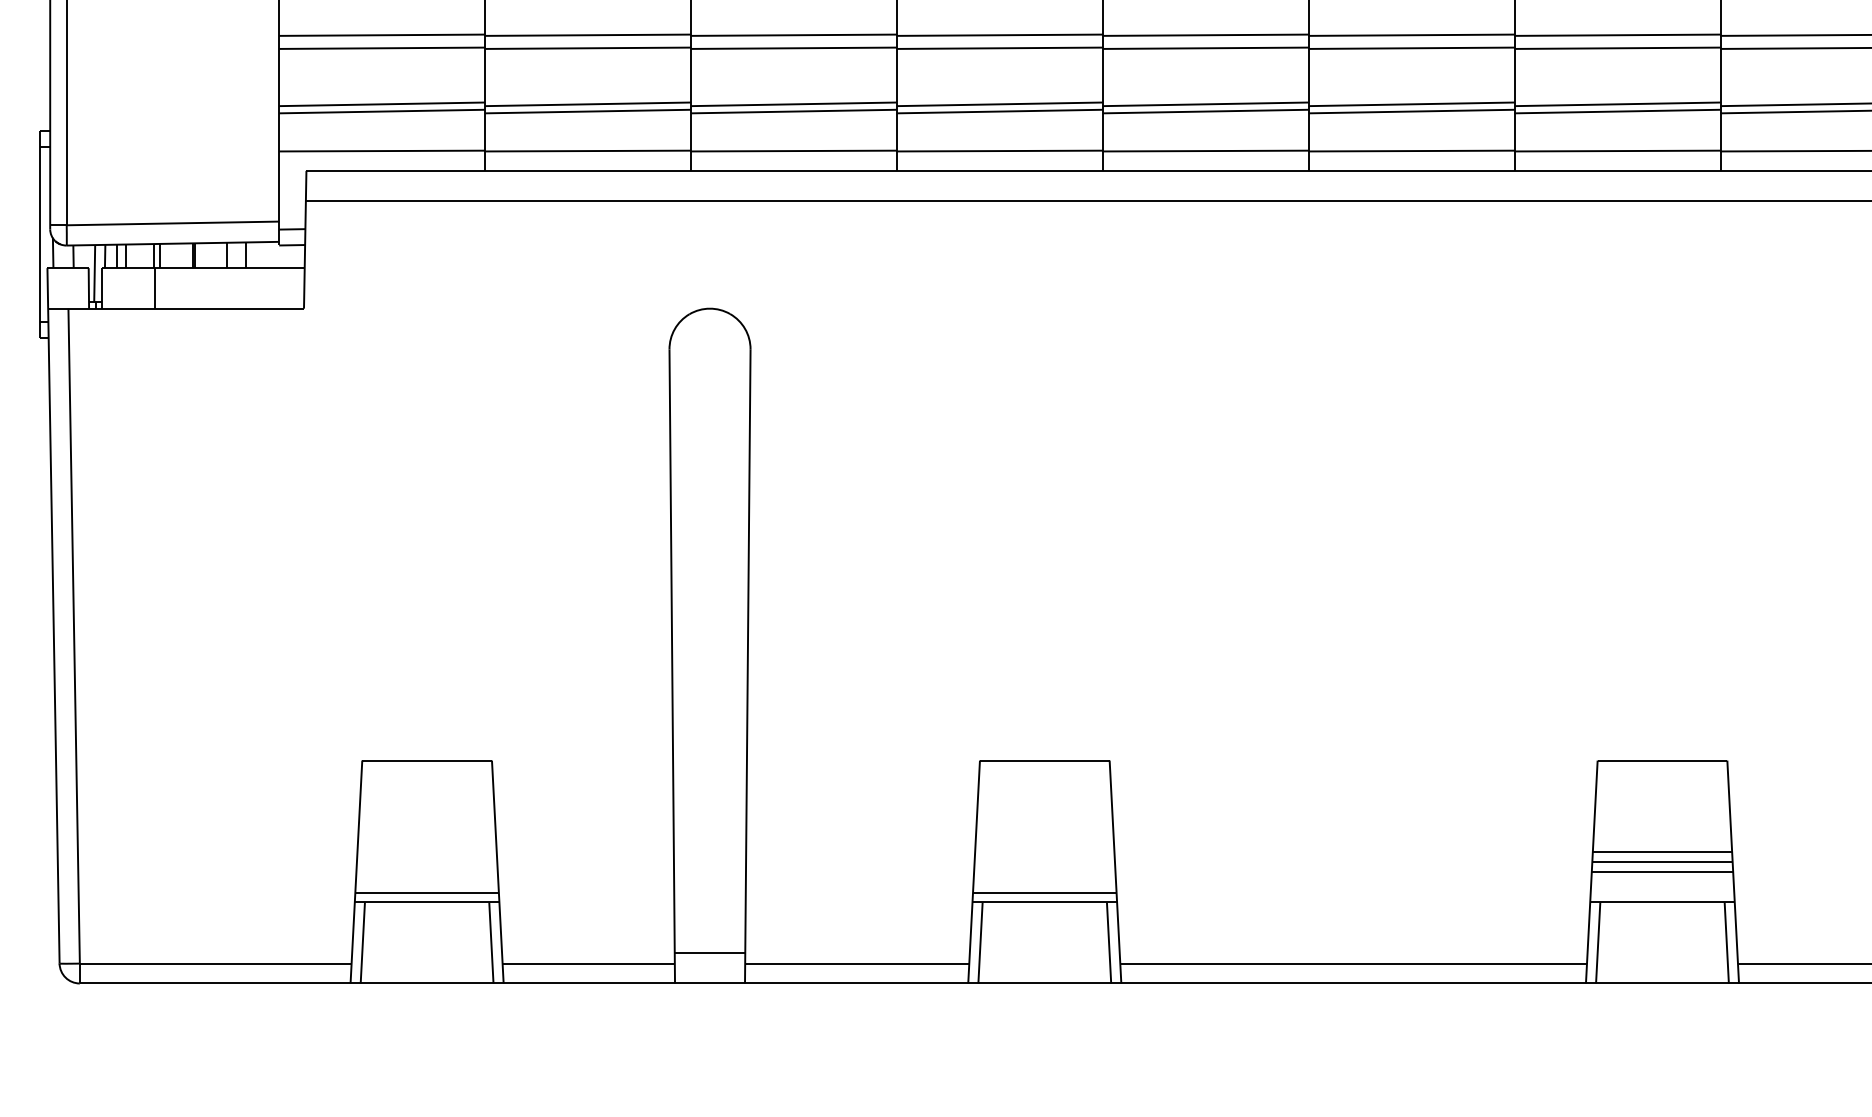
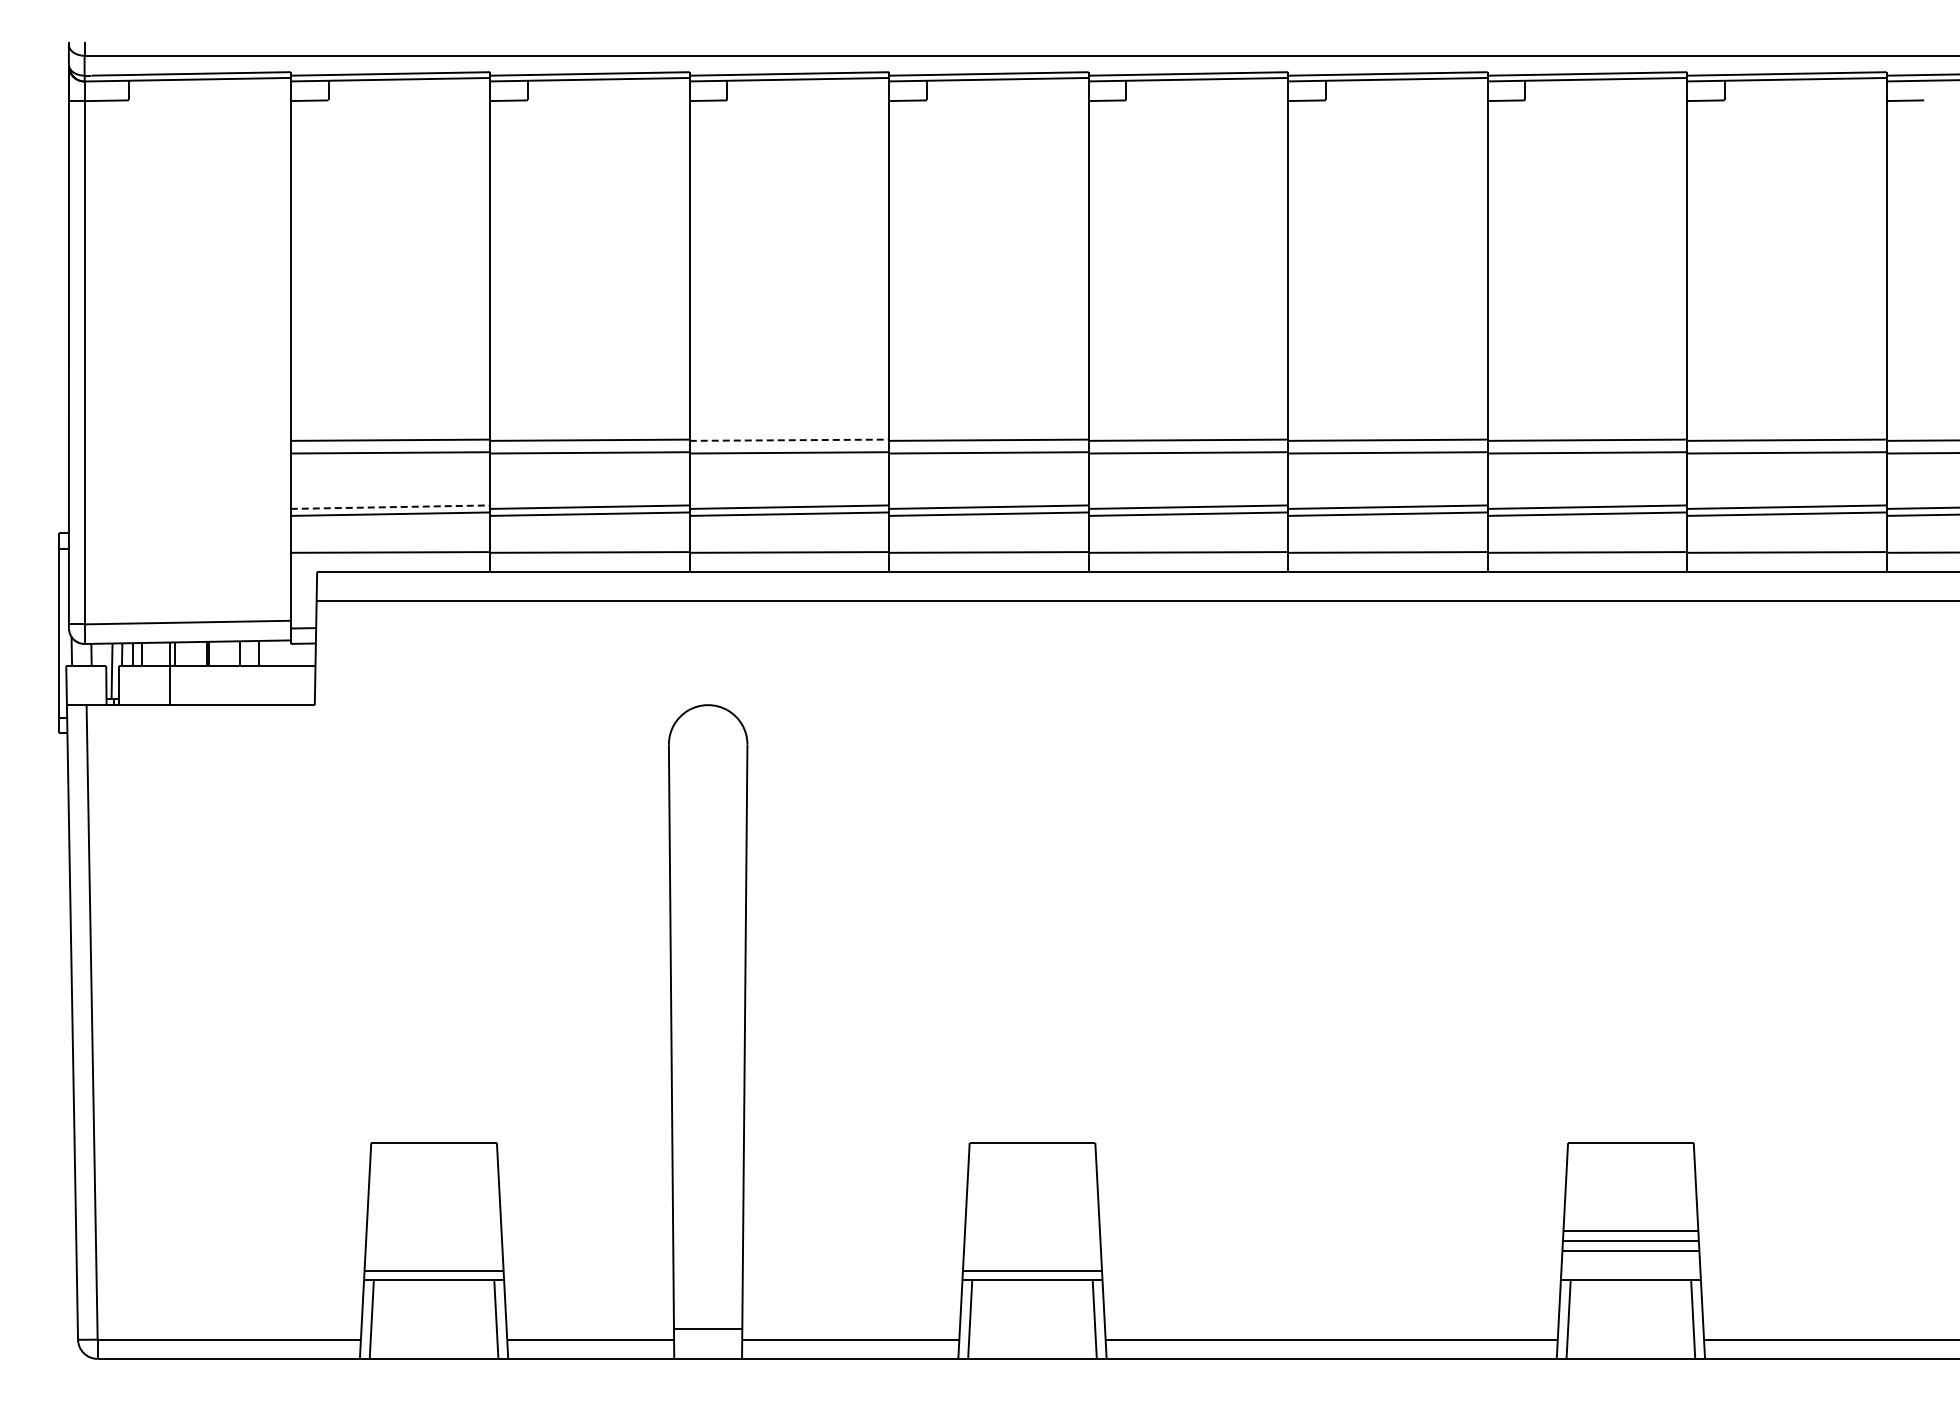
line: (793, 35) -> (789, 440), solid -> dashed
line: (382, 104) -> (390, 507), solid -> dashed

